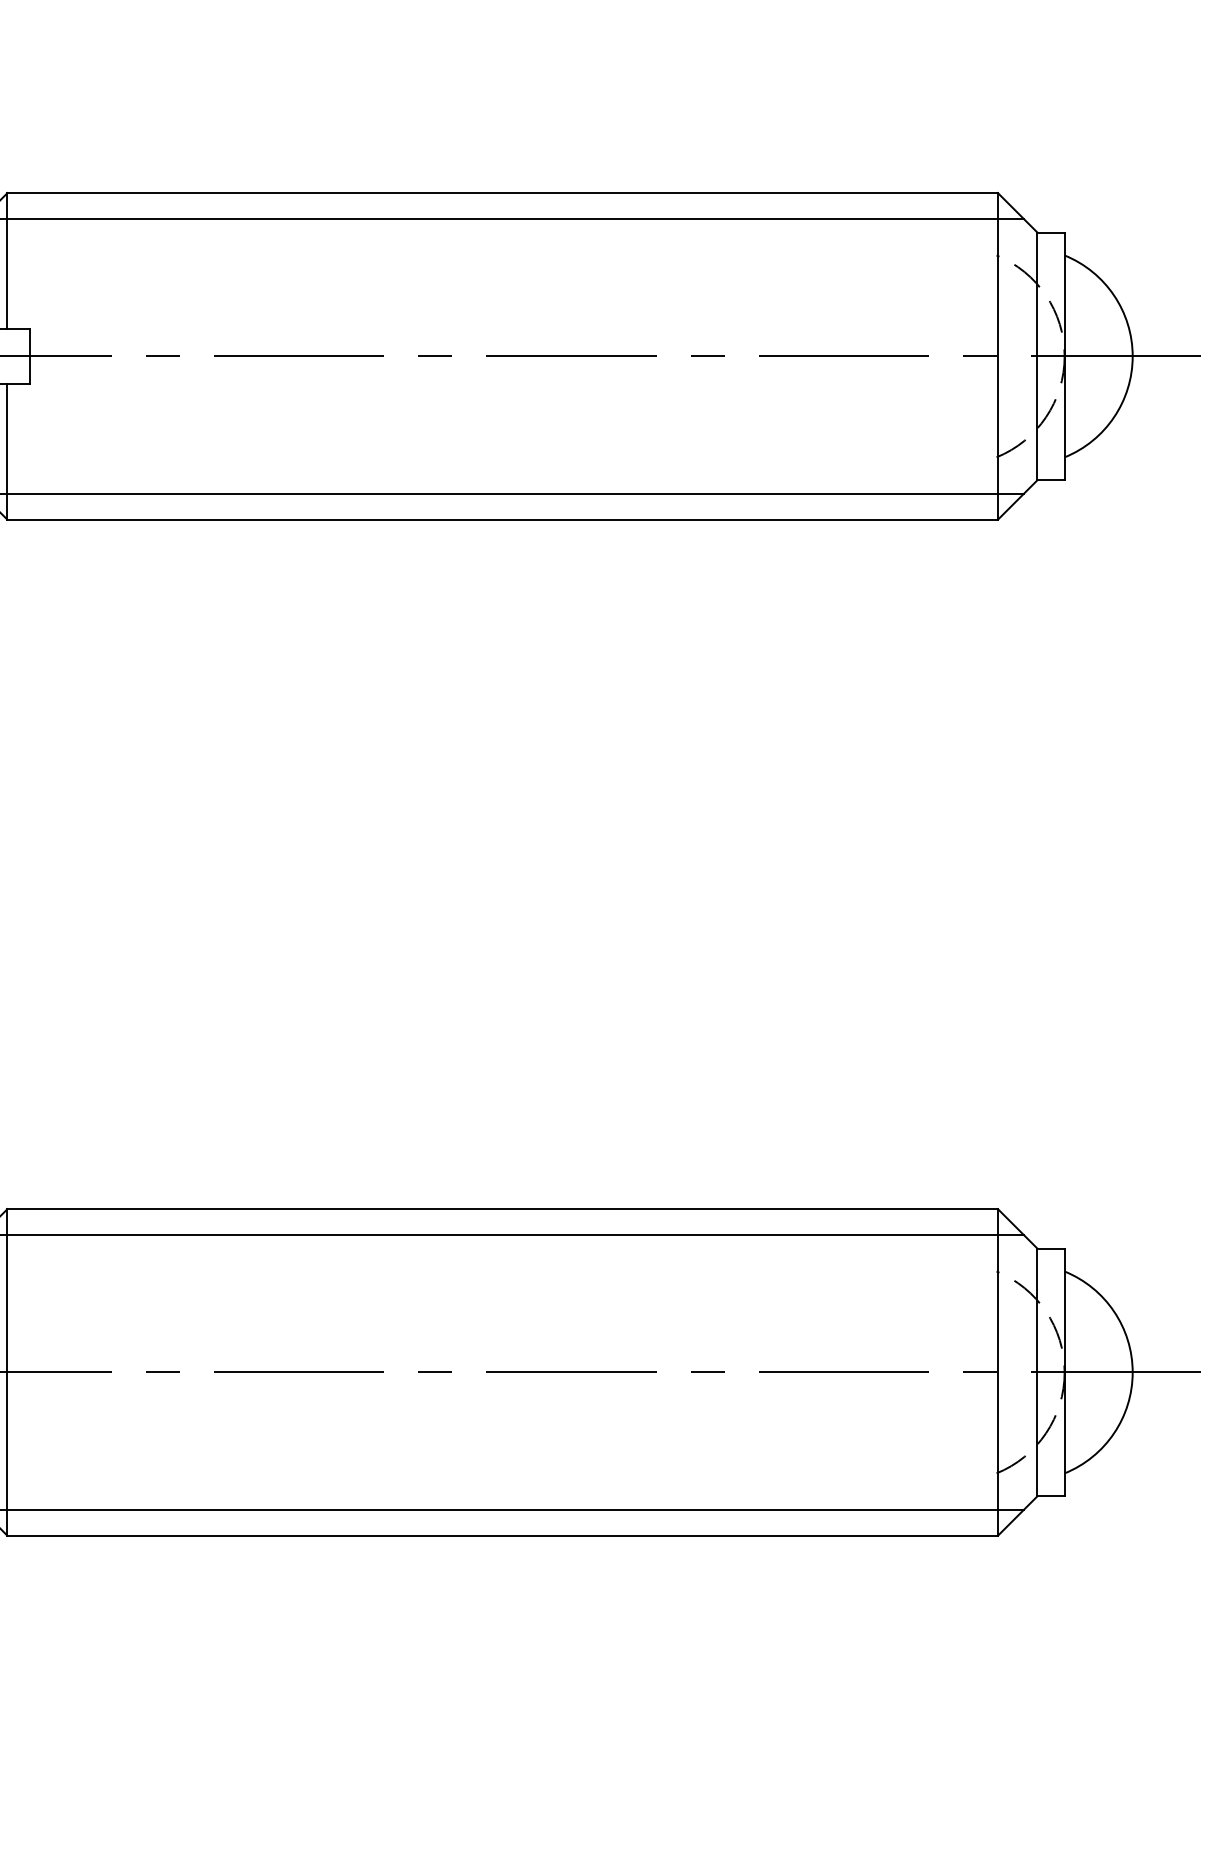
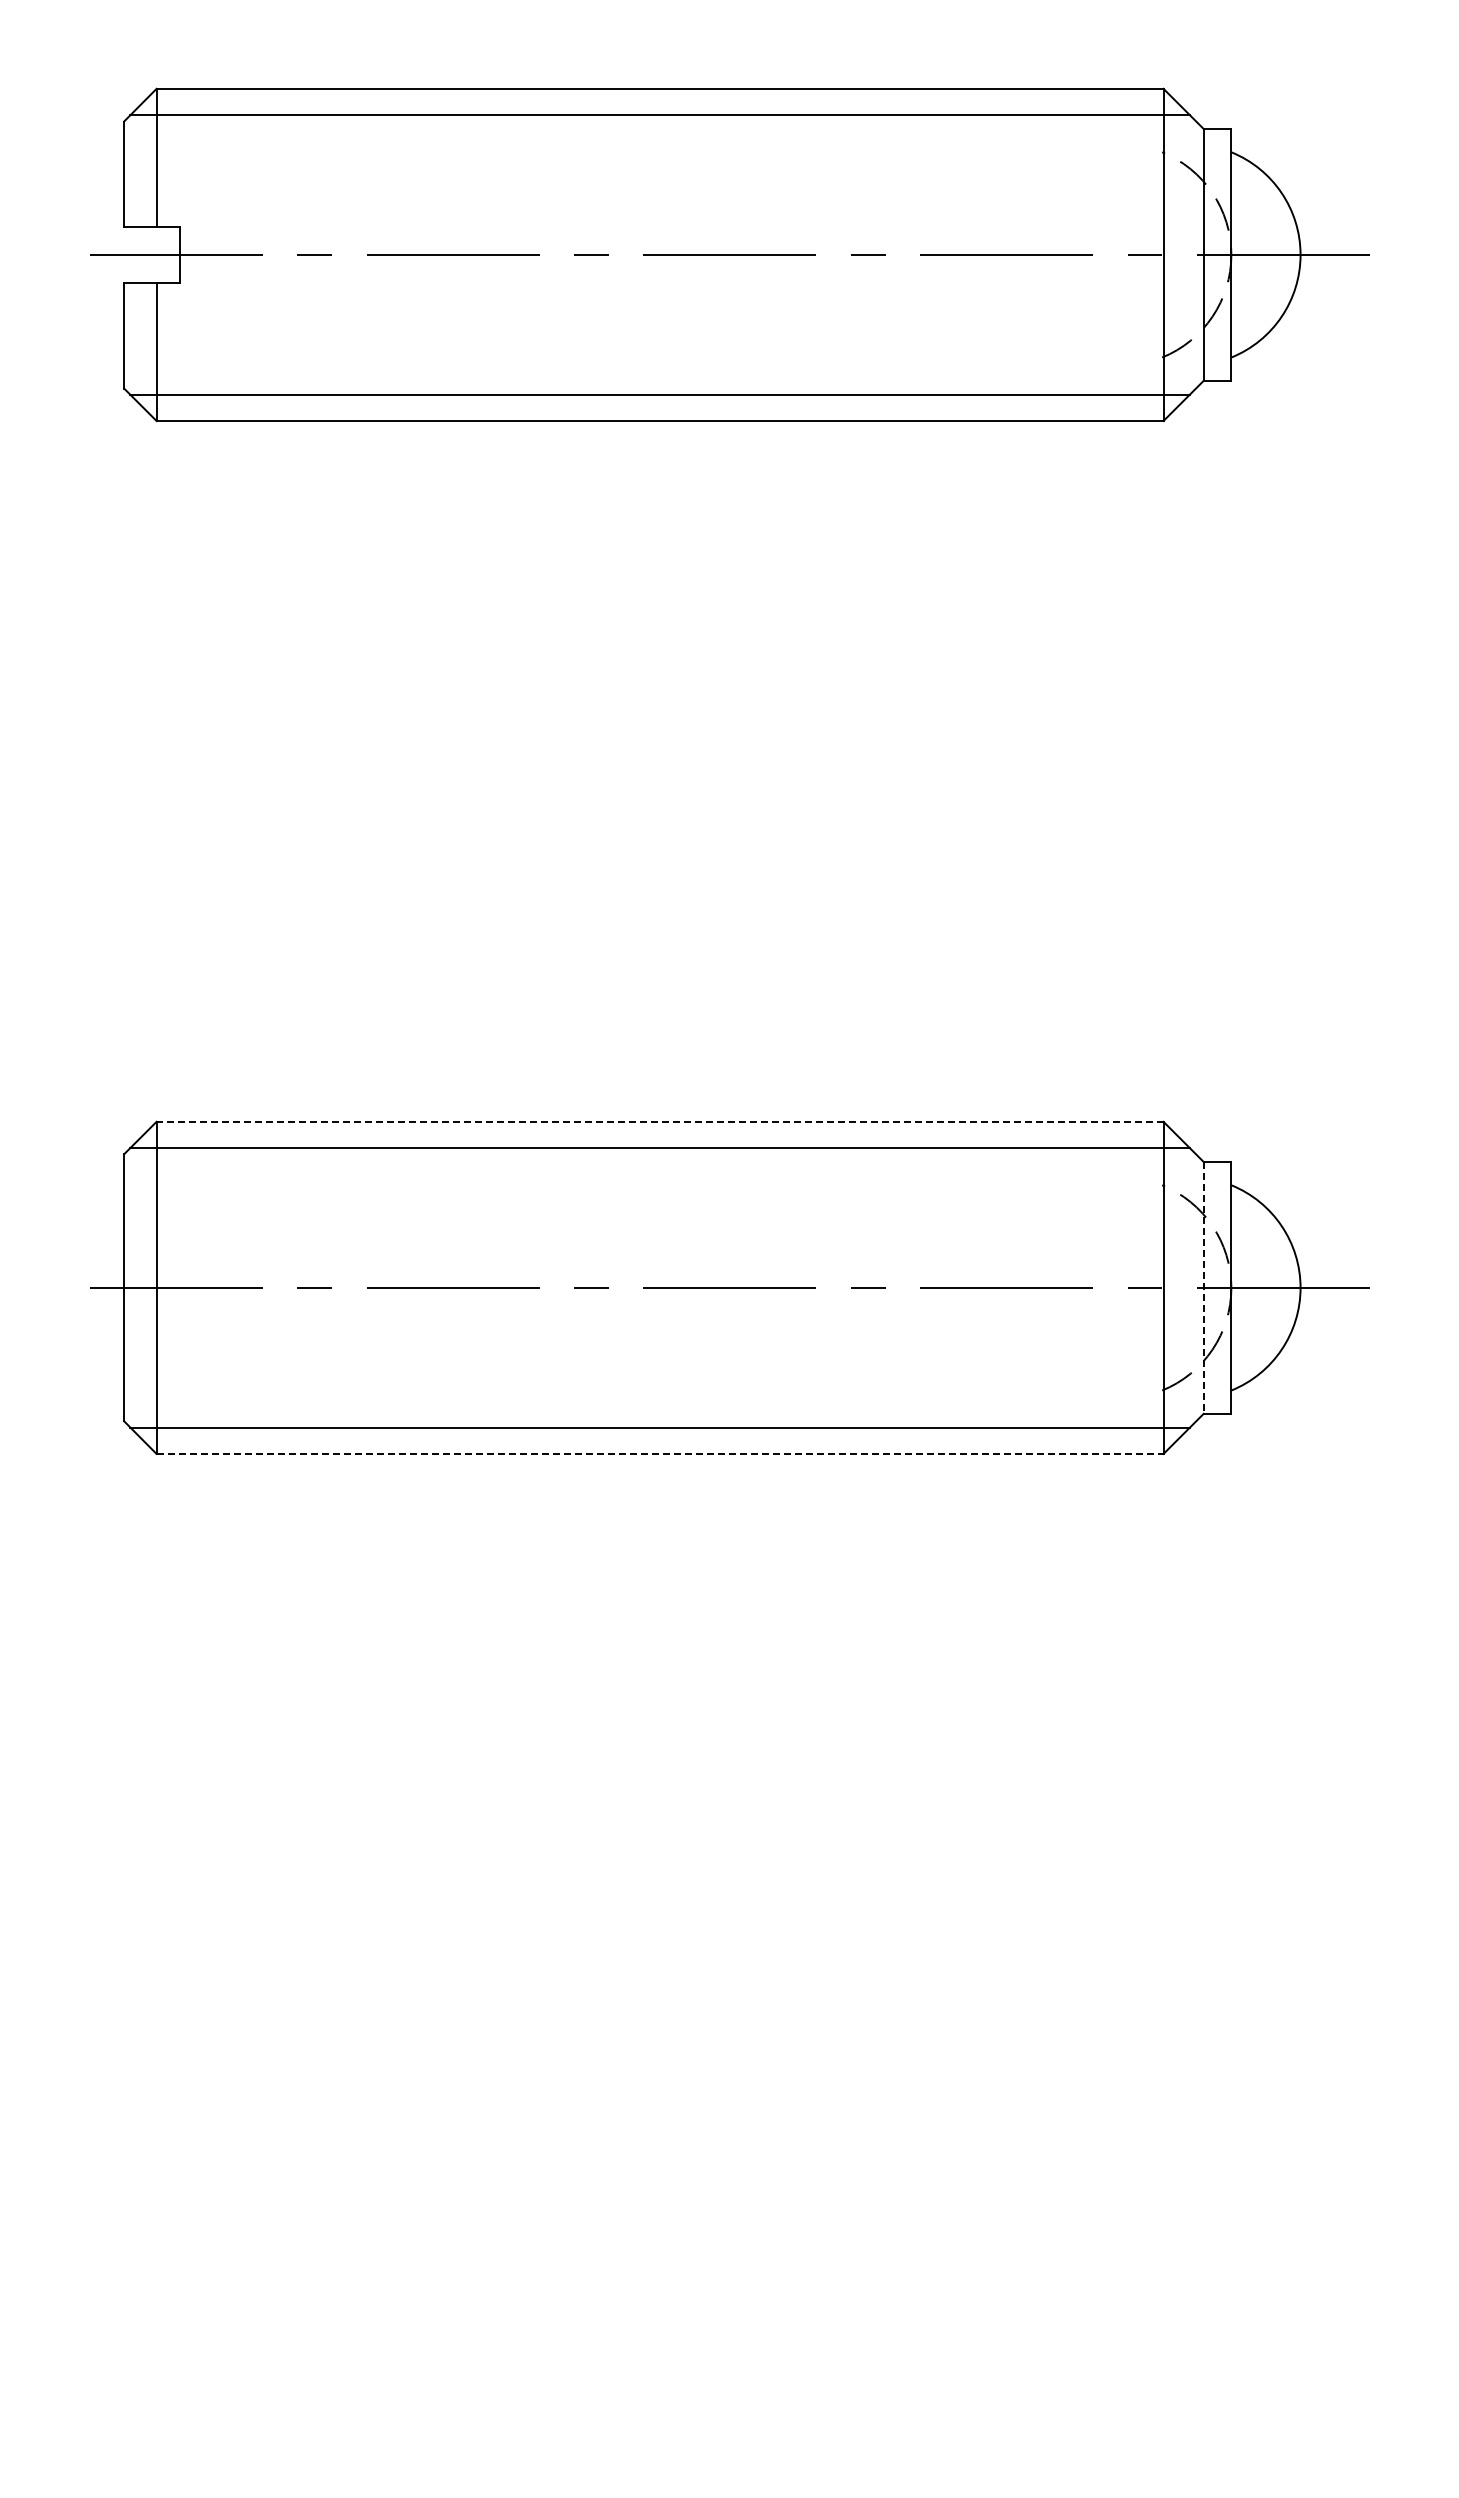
line: (502, 1208) -> (659, 1121), solid -> dashed
line: (1037, 1372) -> (1203, 1287), solid -> dashed
line: (503, 1535) -> (660, 1453), solid -> dashed

